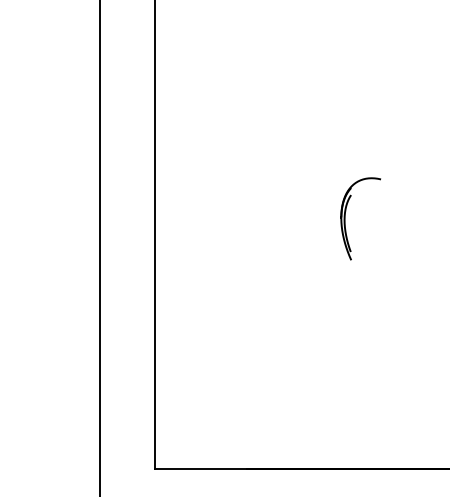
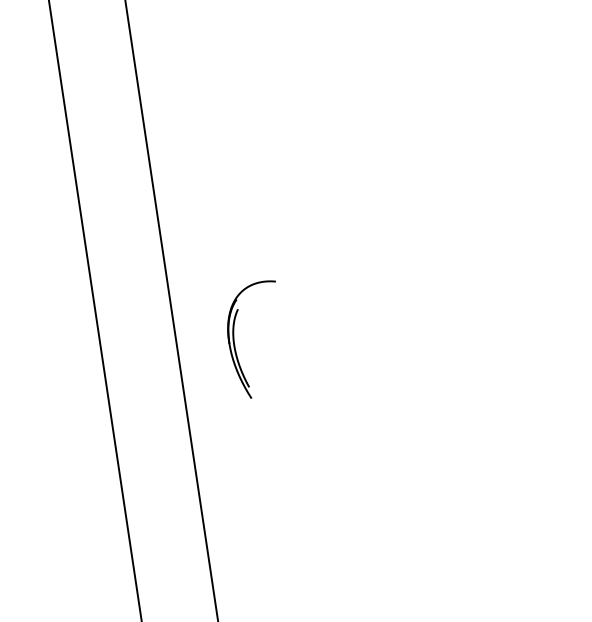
part: (345, 218) -> (235, 342), moved

